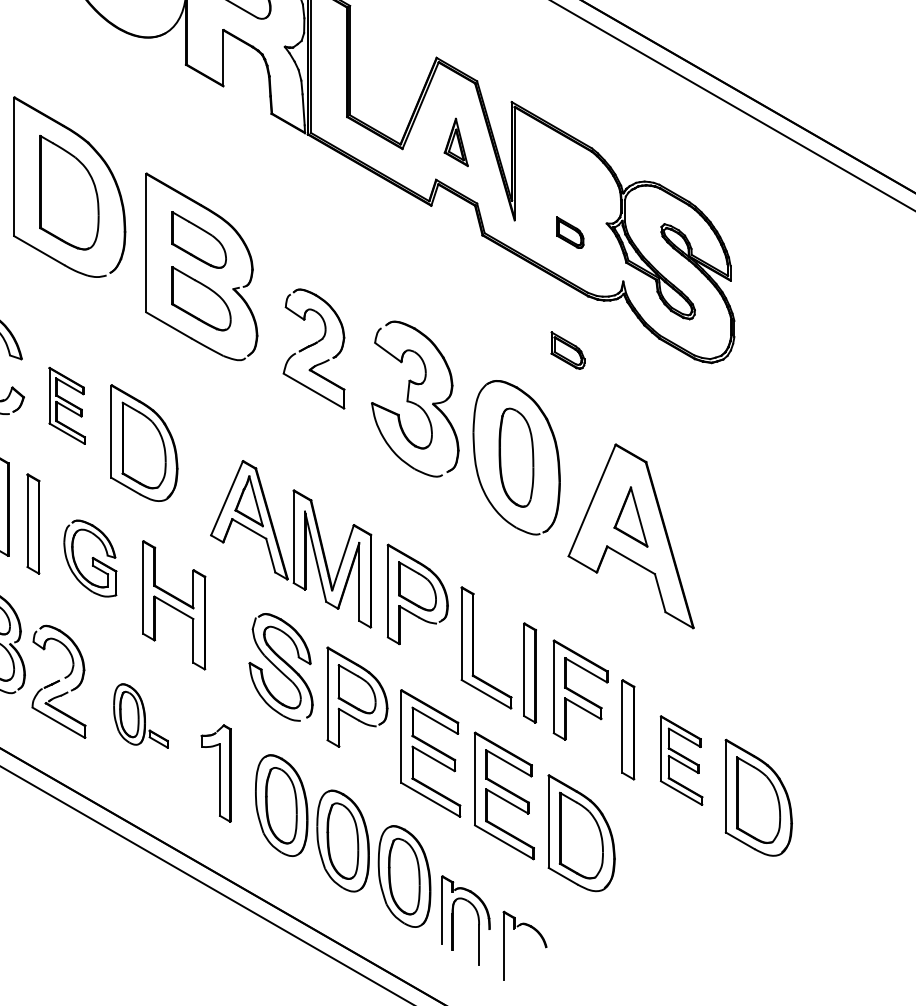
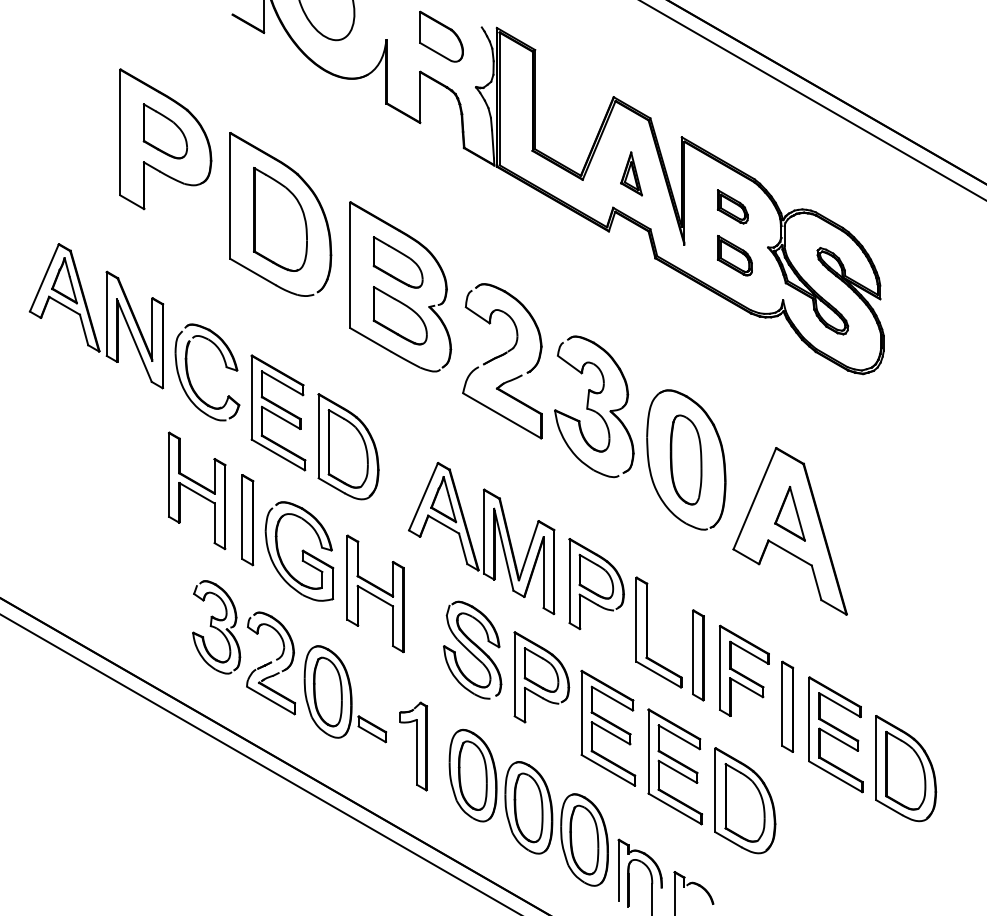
part: (569, 232) -> (734, 255), size x1.43
part: (314, 349) -> (502, 361), size x1.43
part: (567, 350) -> (732, 206), moved
part: (67, 405) -> (278, 412), size x1.67
part: (90, 558) -> (299, 551), size x1.43
part: (141, 716) -> (345, 694), size x1.67
part: (681, 760) -> (835, 734), size x1.43

